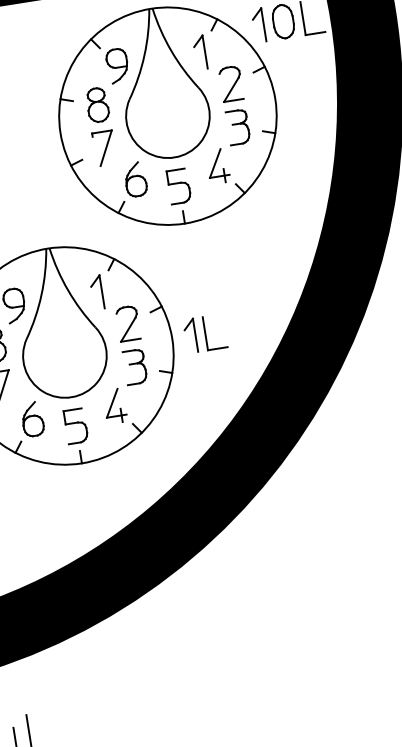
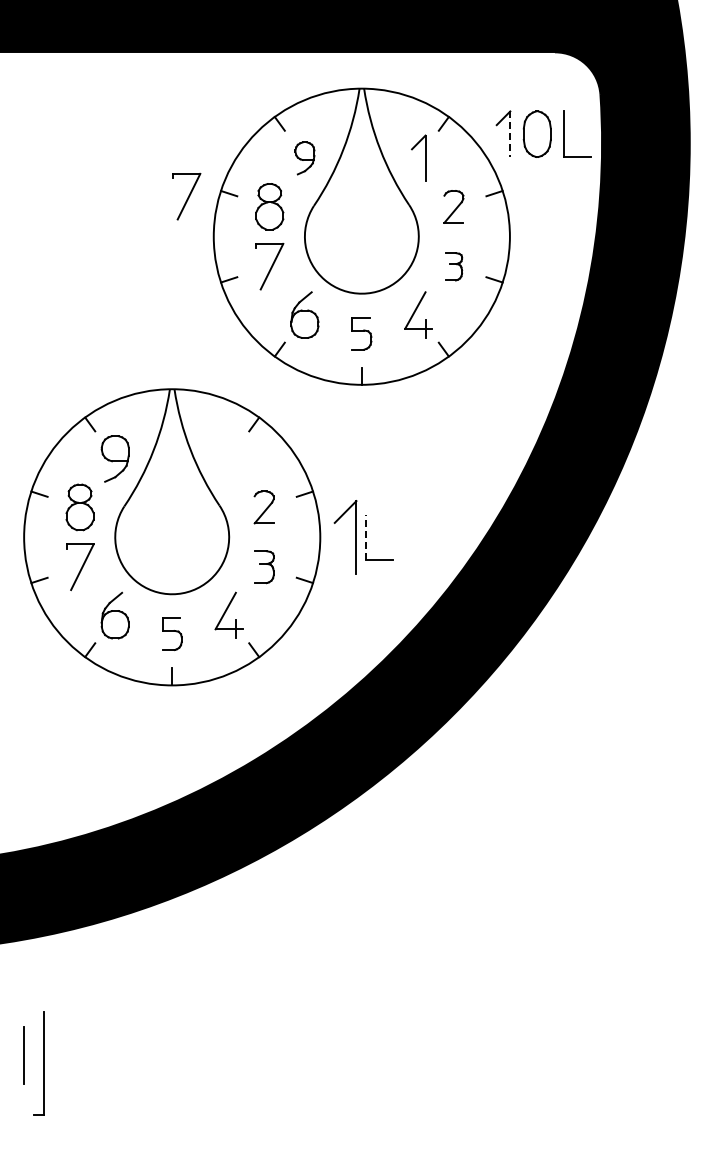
line: (263, 24) -> (510, 134), solid -> dashed
part: (117, 66) -> (304, 158), size x0.7
part: (230, 83) -> (453, 206), size x0.7
part: (36, 107) -> (186, 196), added
part: (237, 127) -> (453, 266), size x0.6
part: (178, 186) -> (361, 333), size x0.7
part: (101, 291) -> (235, 458), removed
part: (127, 323) -> (263, 507), size x0.7
line: (205, 333) -> (365, 537), solid -> dashed
part: (190, 335) -> (345, 536), size x1.6
part: (135, 366) -> (264, 566), size x0.7
part: (76, 425) -> (172, 633), size x0.7

